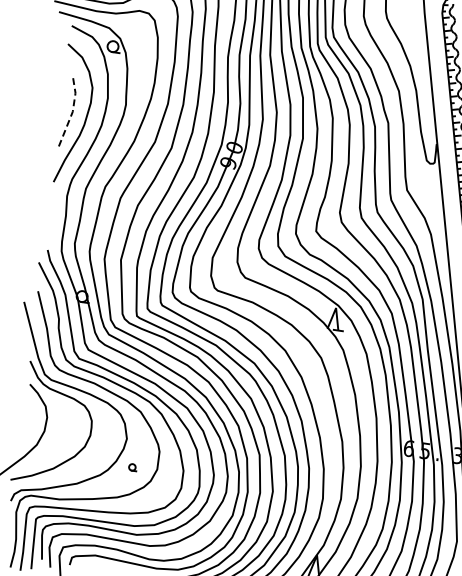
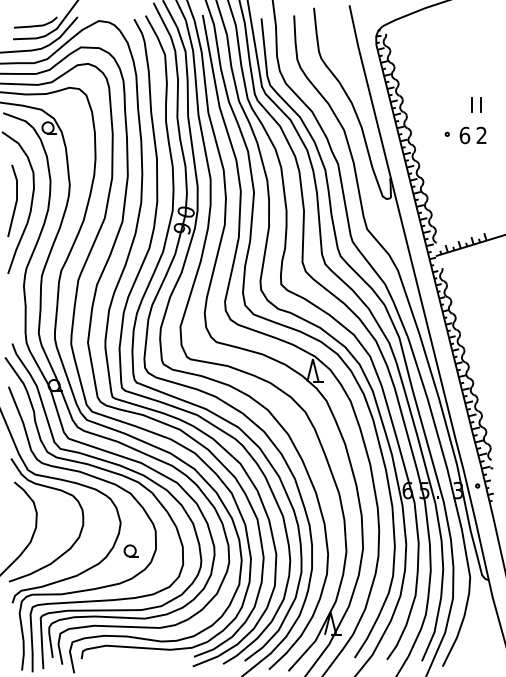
line: (73, 111) -> (17, 199), dashed -> solid
part: (132, 466) -> (130, 550), size x1.67

